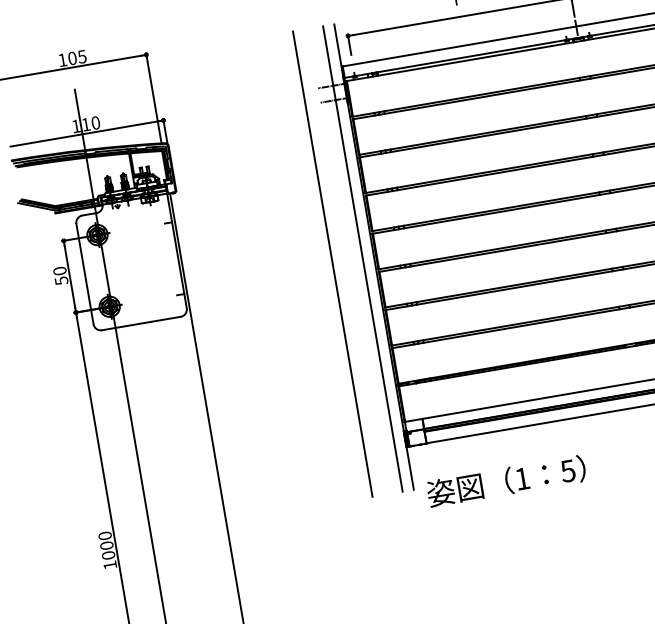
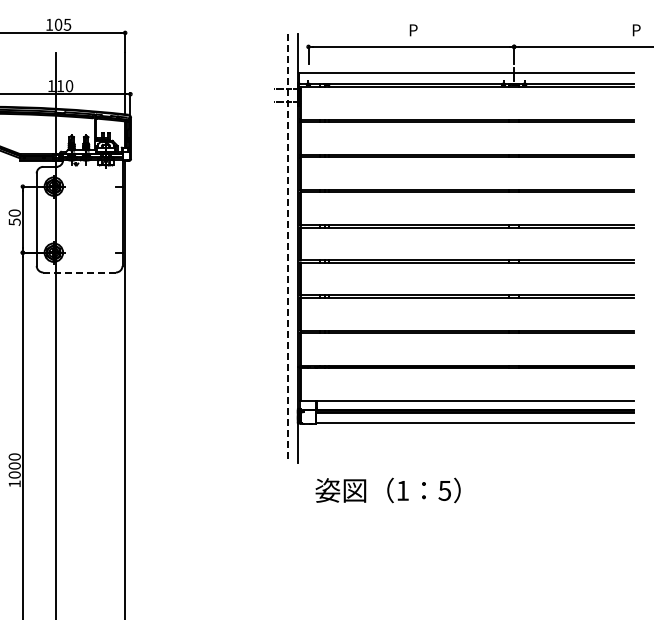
line: (362, 259) -> (287, 249), solid -> dashed
line: (332, 264) -> (259, 248), removed
line: (142, 323) -> (80, 272), solid -> dashed
text: (505, 481) -> (387, 490), moved

